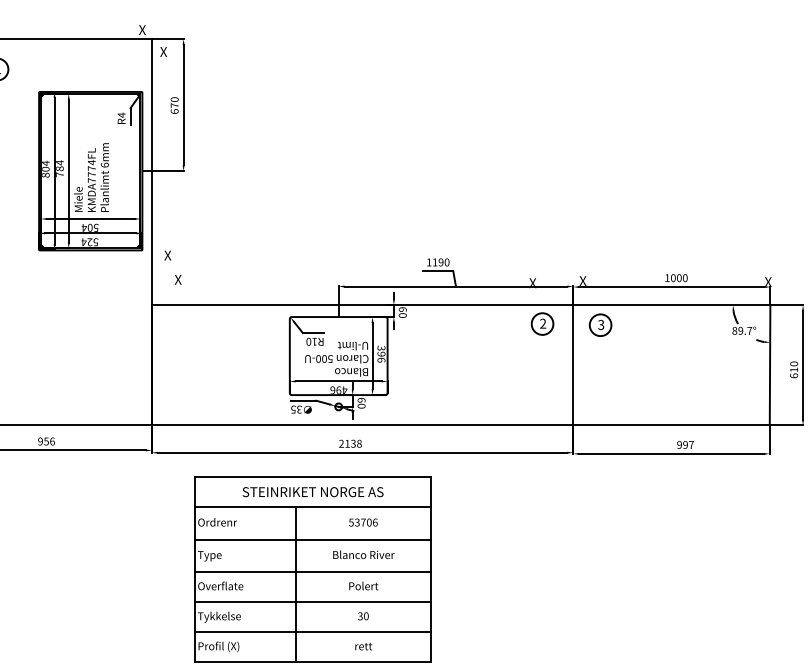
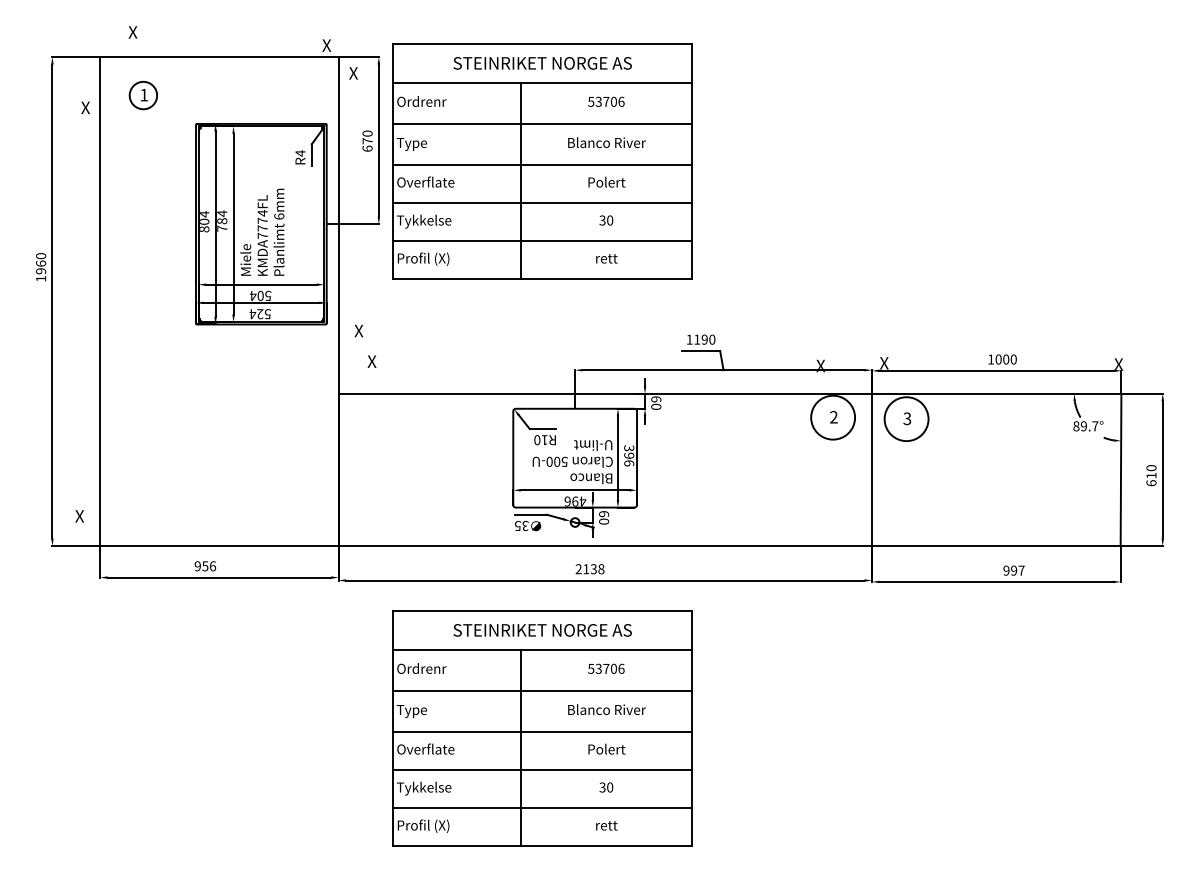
part: (312, 121) -> (542, 161), added
circle: (542, 323) -> (832, 417), size x1.6
circle: (600, 324) -> (906, 418), size x1.6

